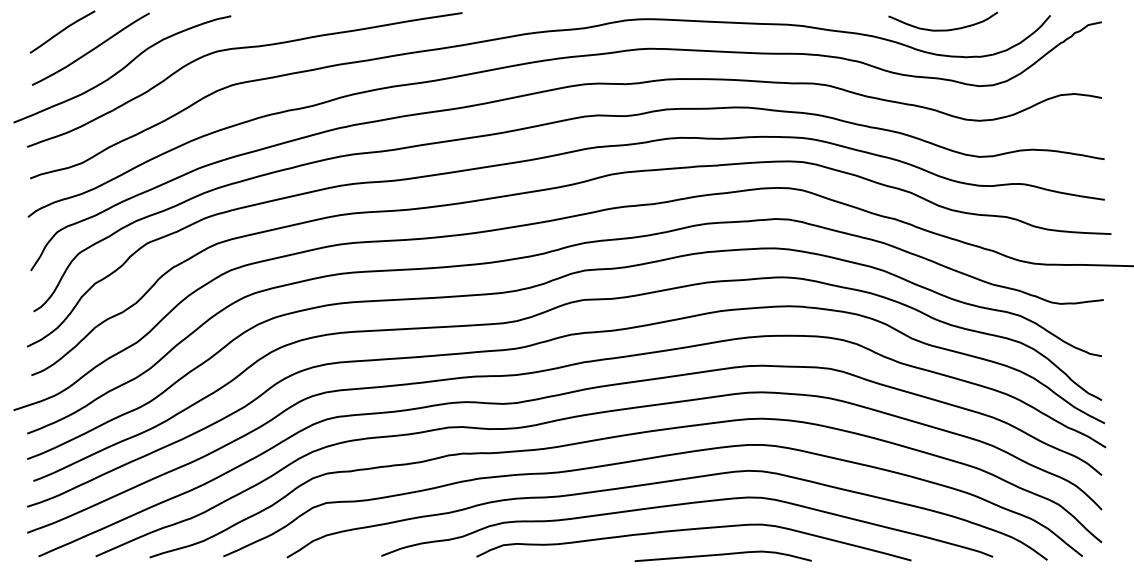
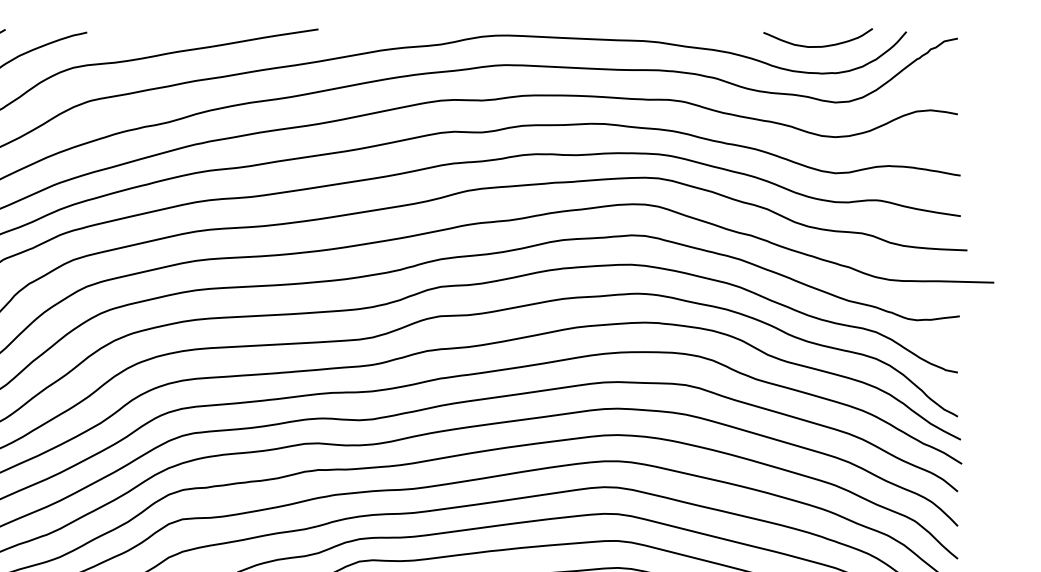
curve: (942, 29) -> (817, 45), moved

